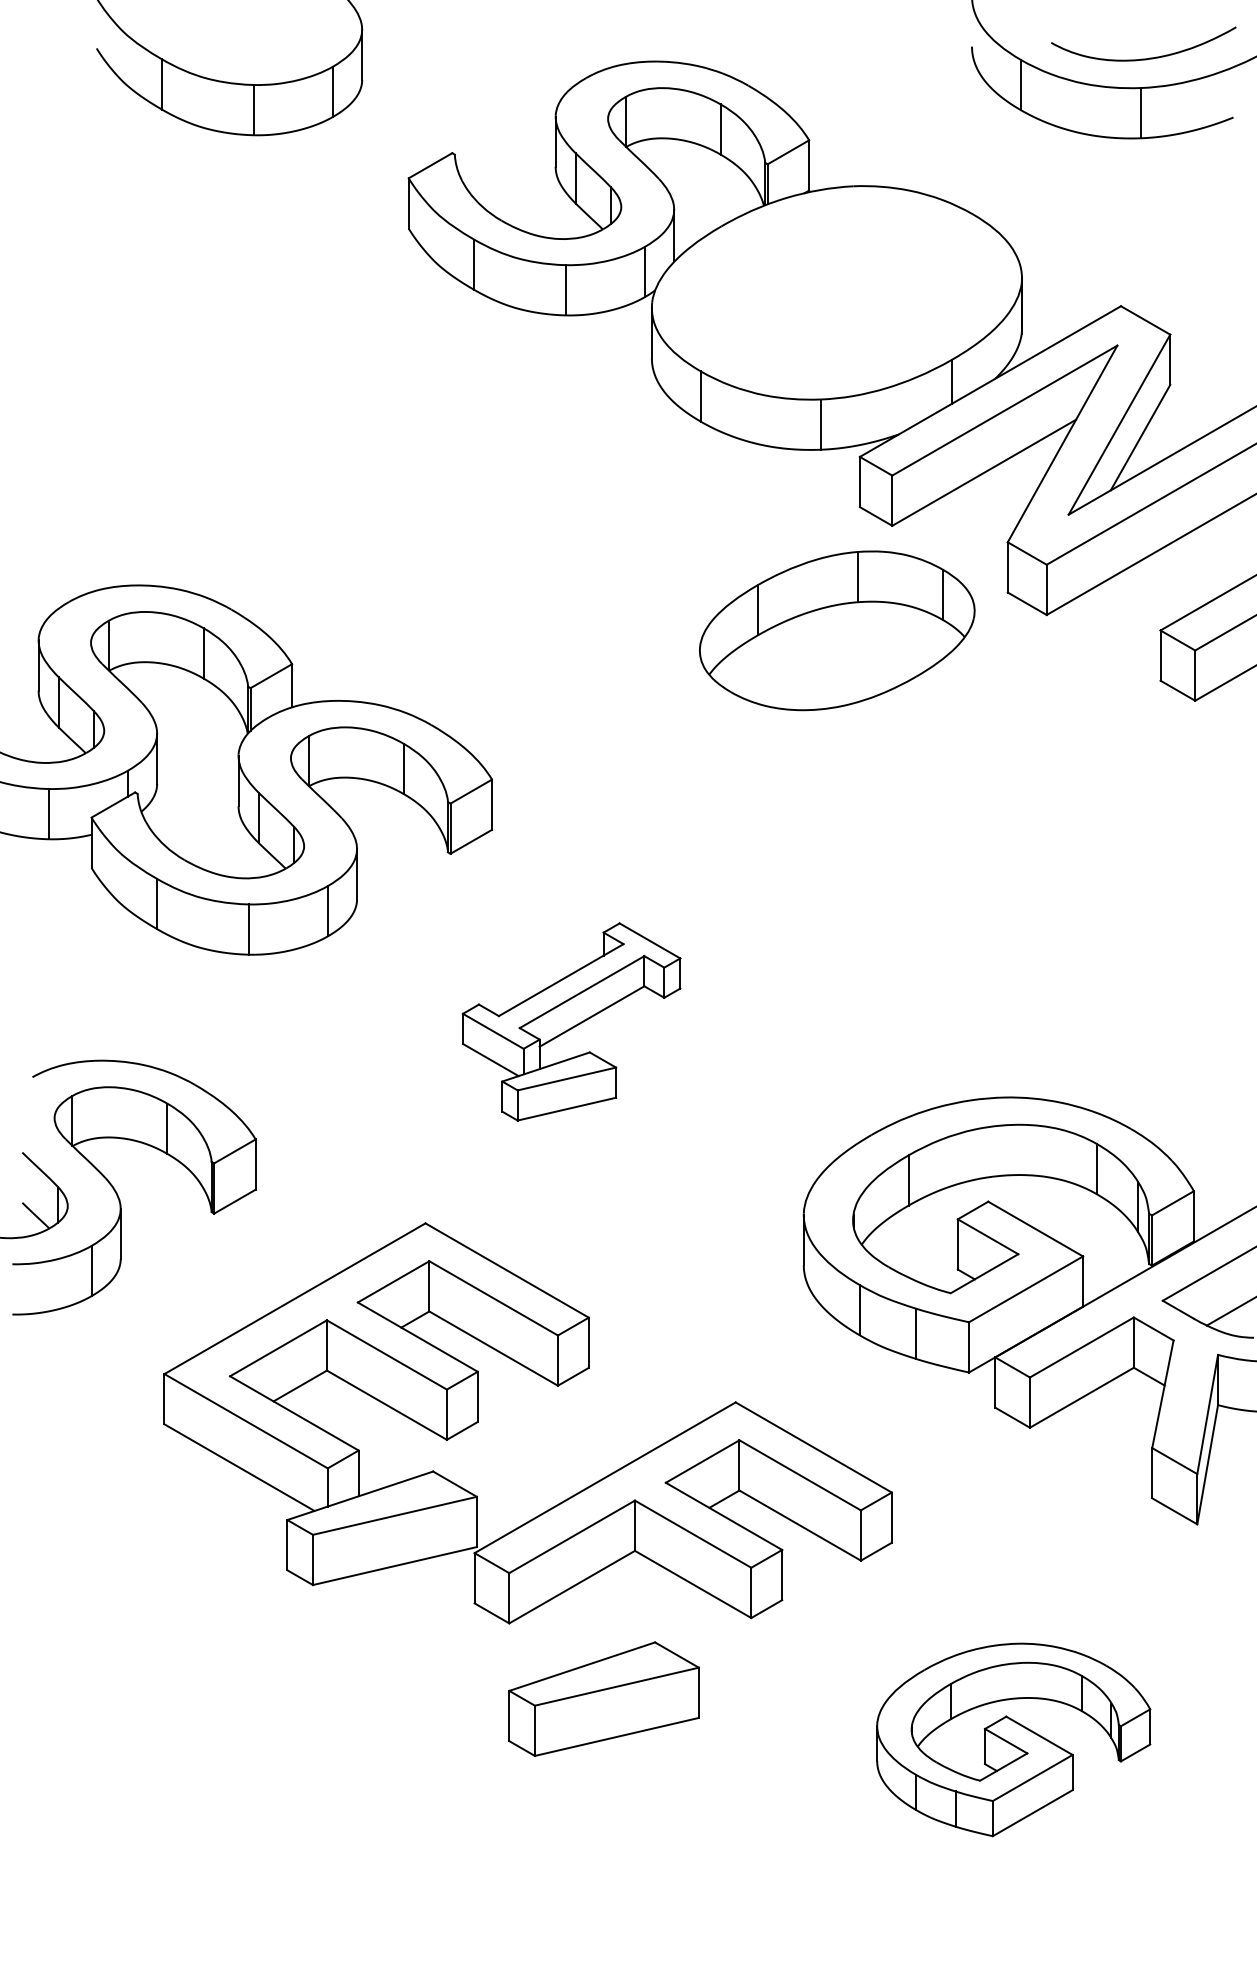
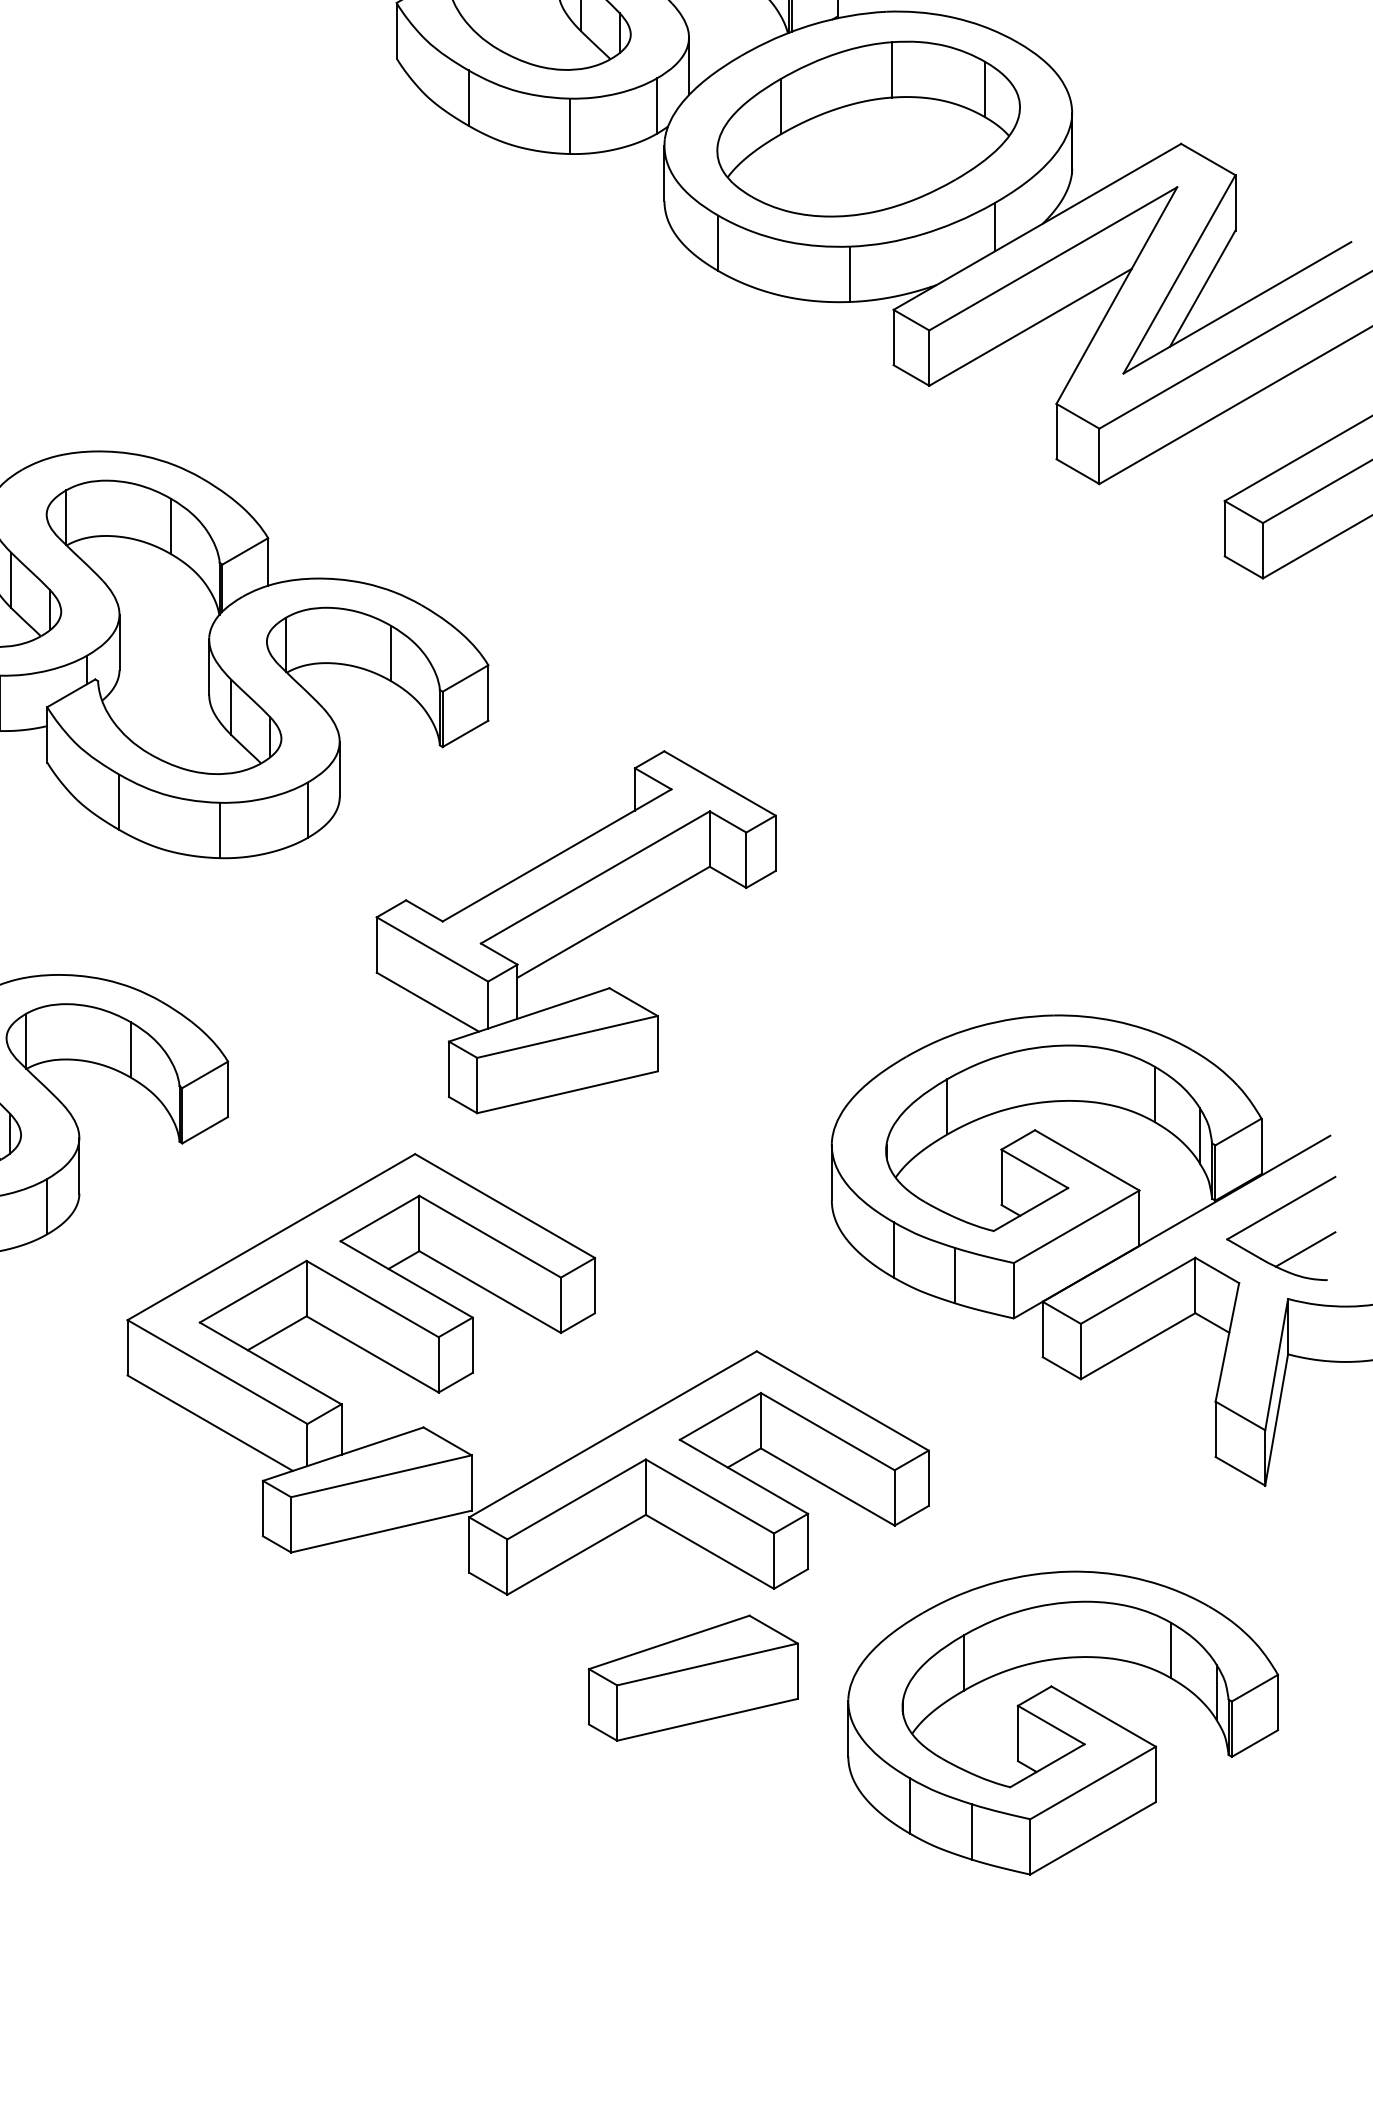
part: (837, 630) -> (868, 128), moved
part: (571, 1021) -> (575, 931), size x1.67
part: (603, 1698) -> (692, 1677), moved
part: (1013, 1739) -> (1062, 1722), size x1.43

